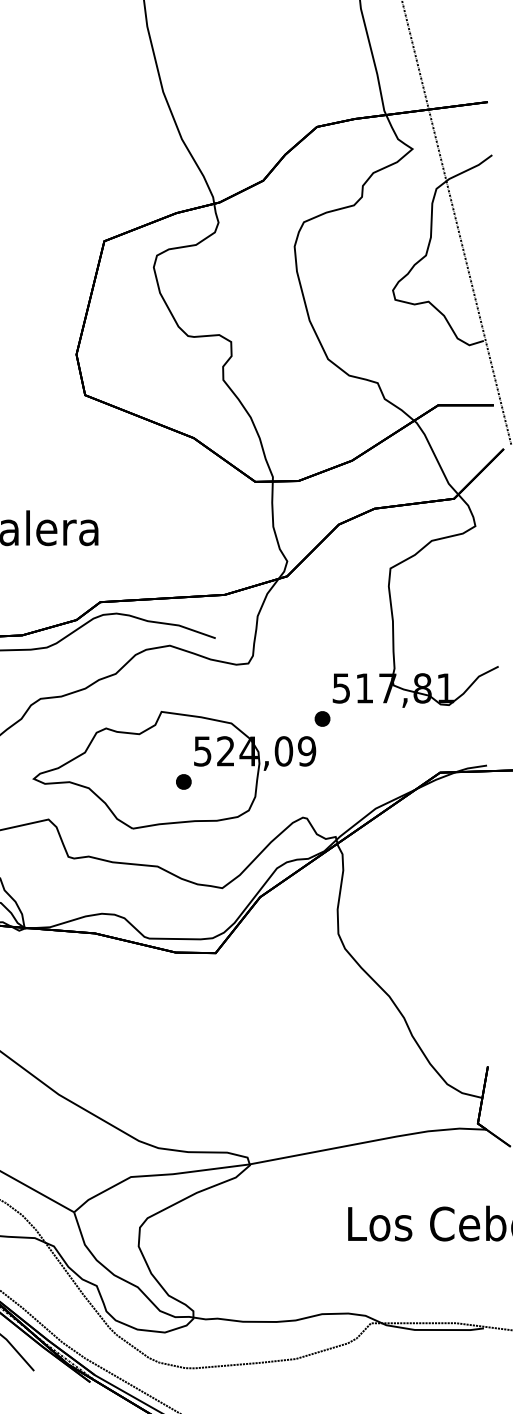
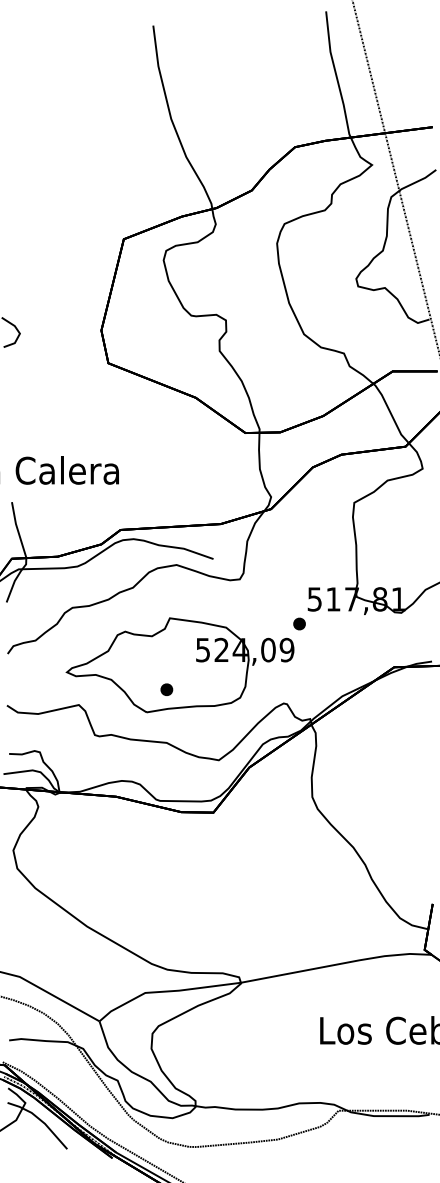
part: (183, 781) -> (166, 689), moved

